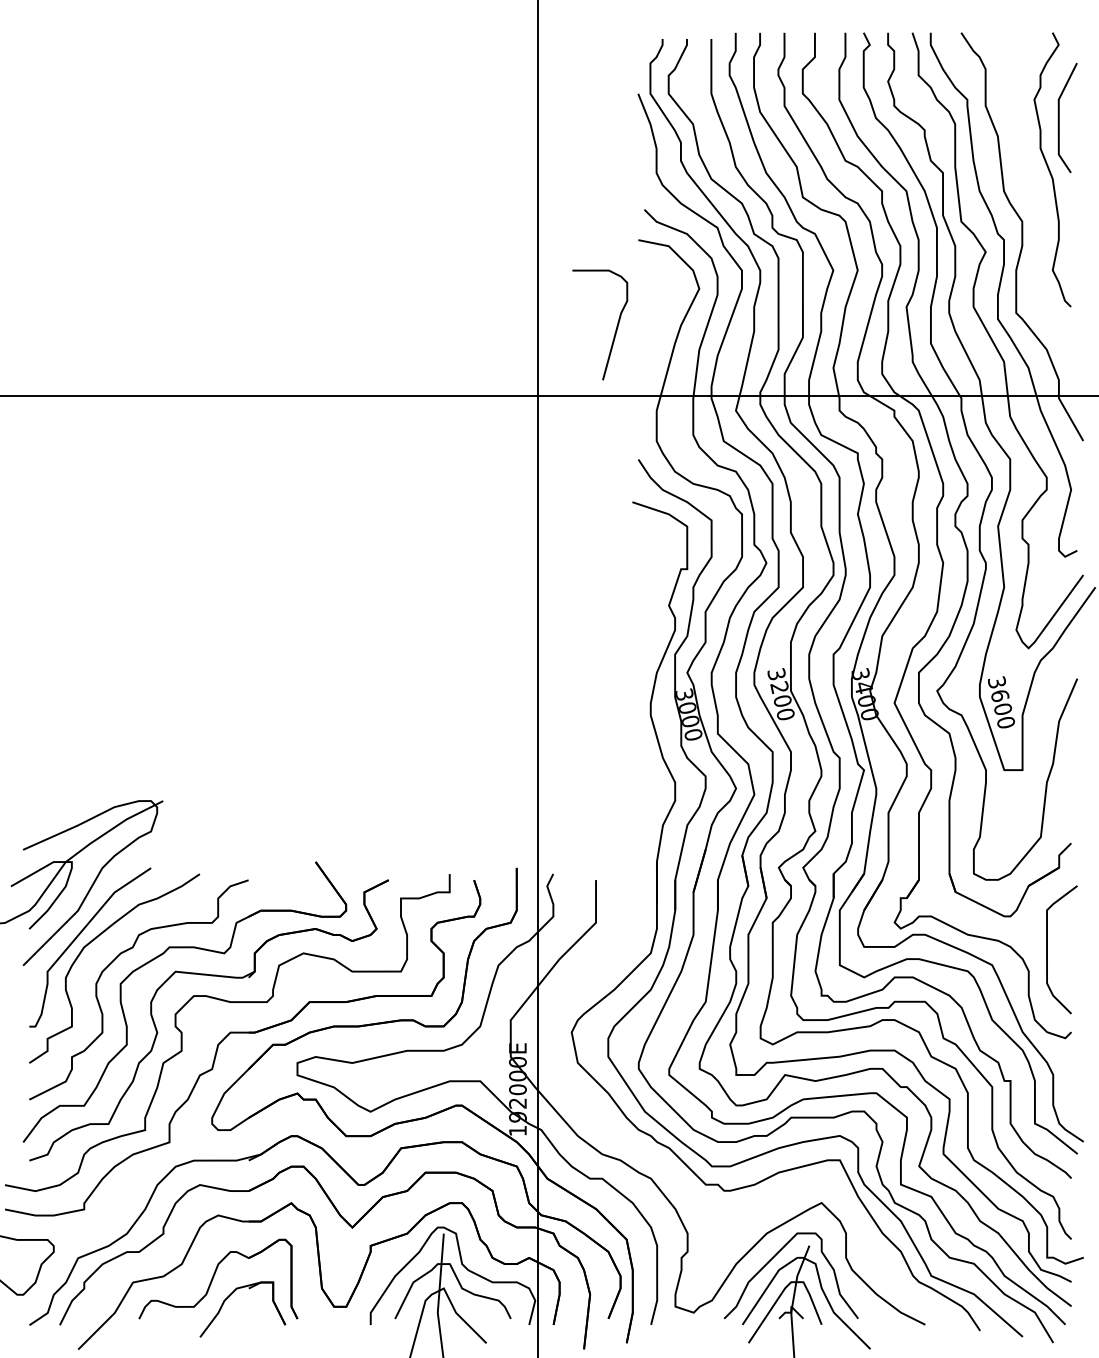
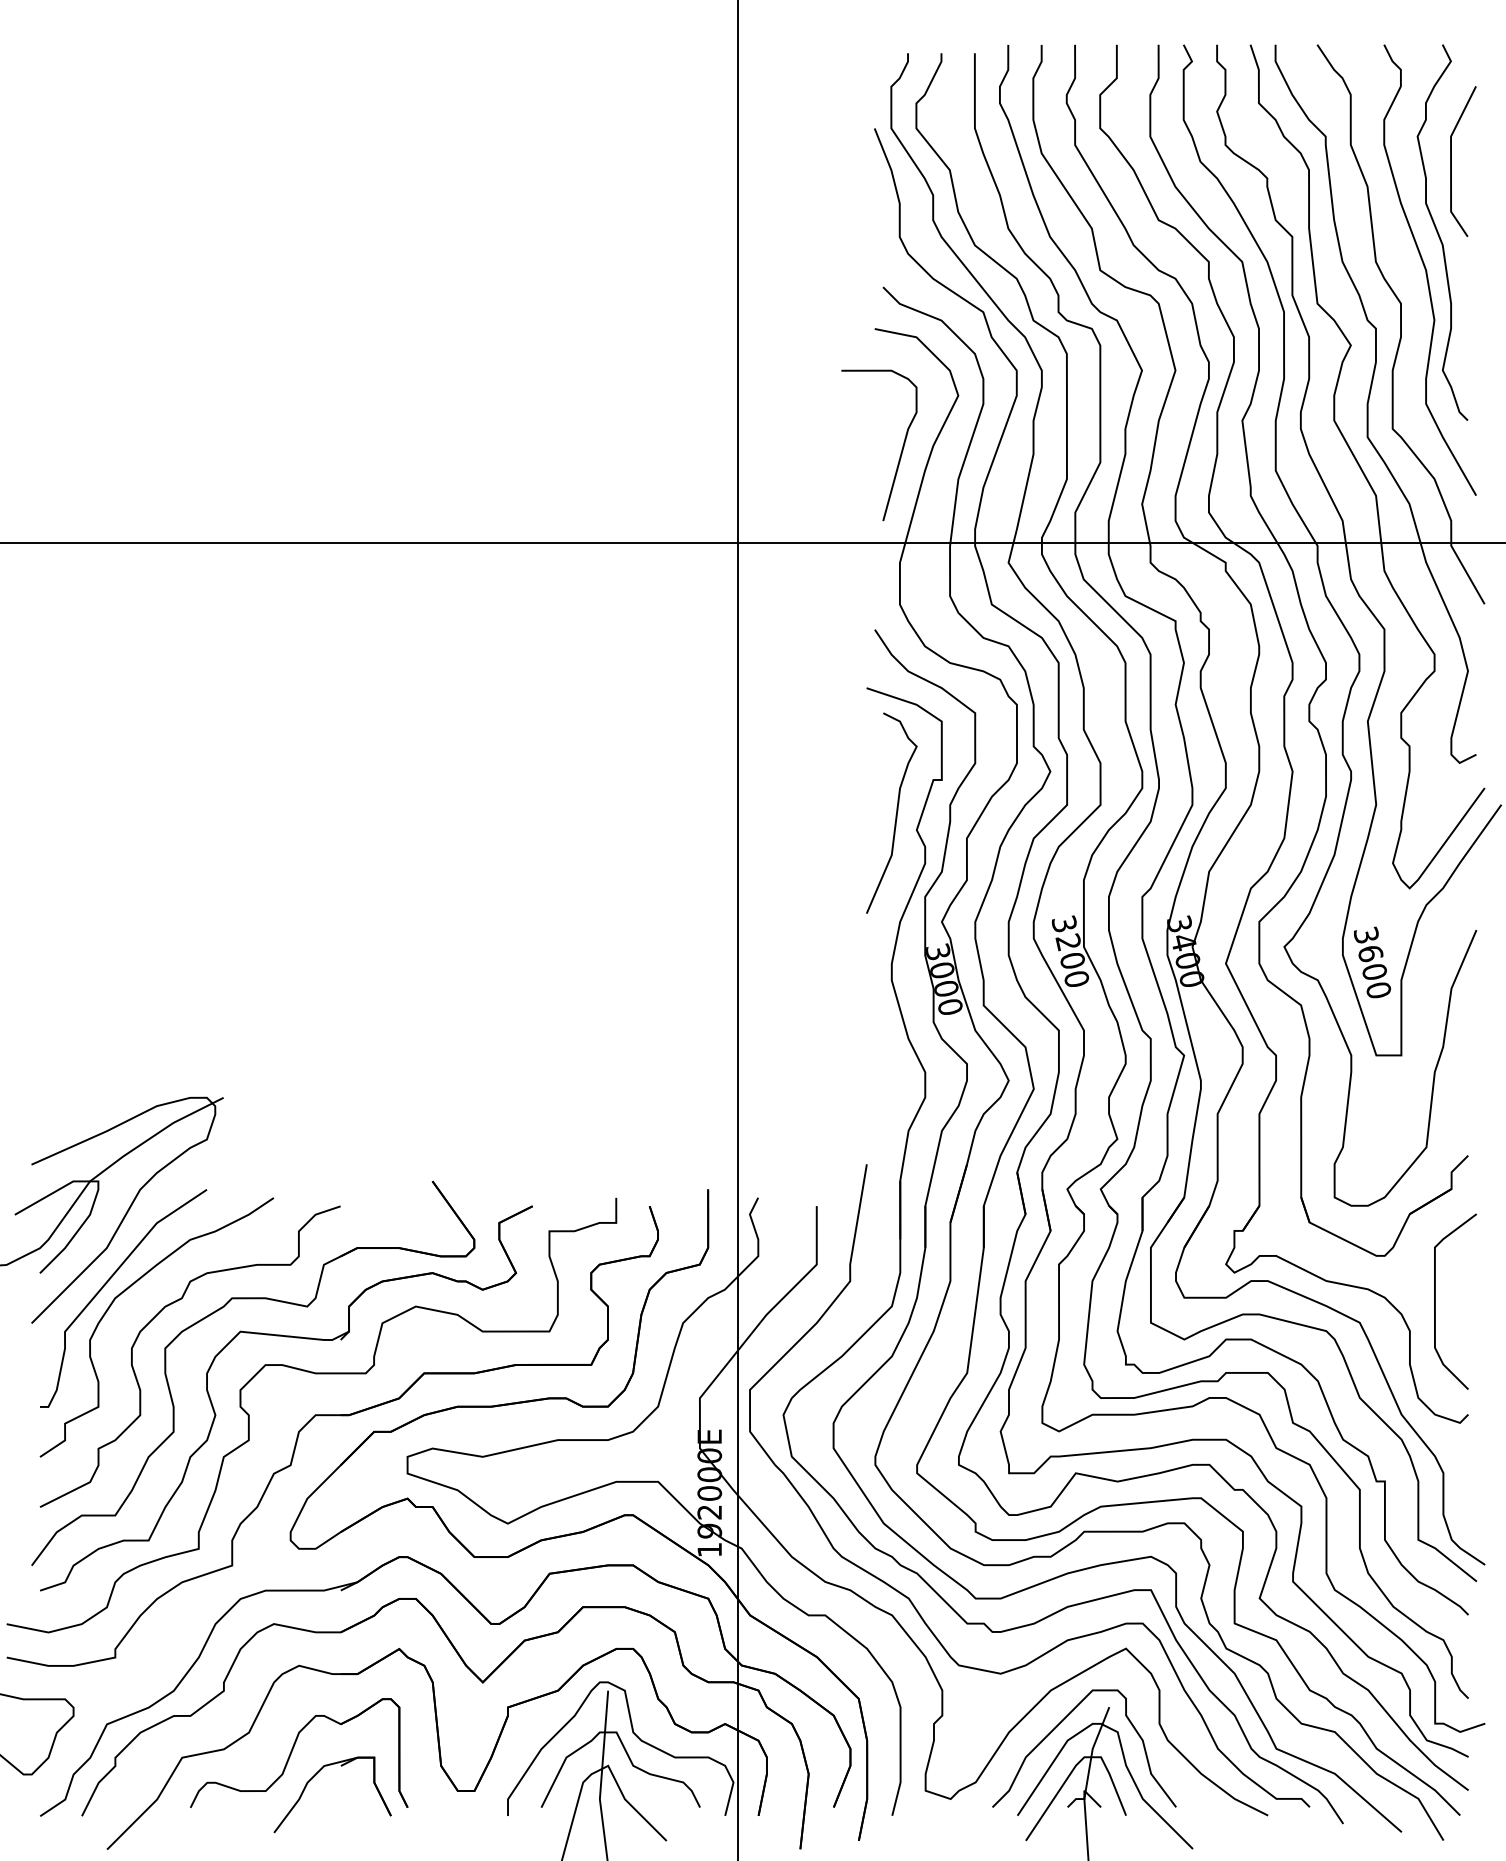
curve: (1041, 198) -> (1427, 271), added
curve: (616, 328) -> (901, 449), moved
curve: (653, 594) -> (895, 814), added
curve: (780, 1195) -> (1069, 1638), added

